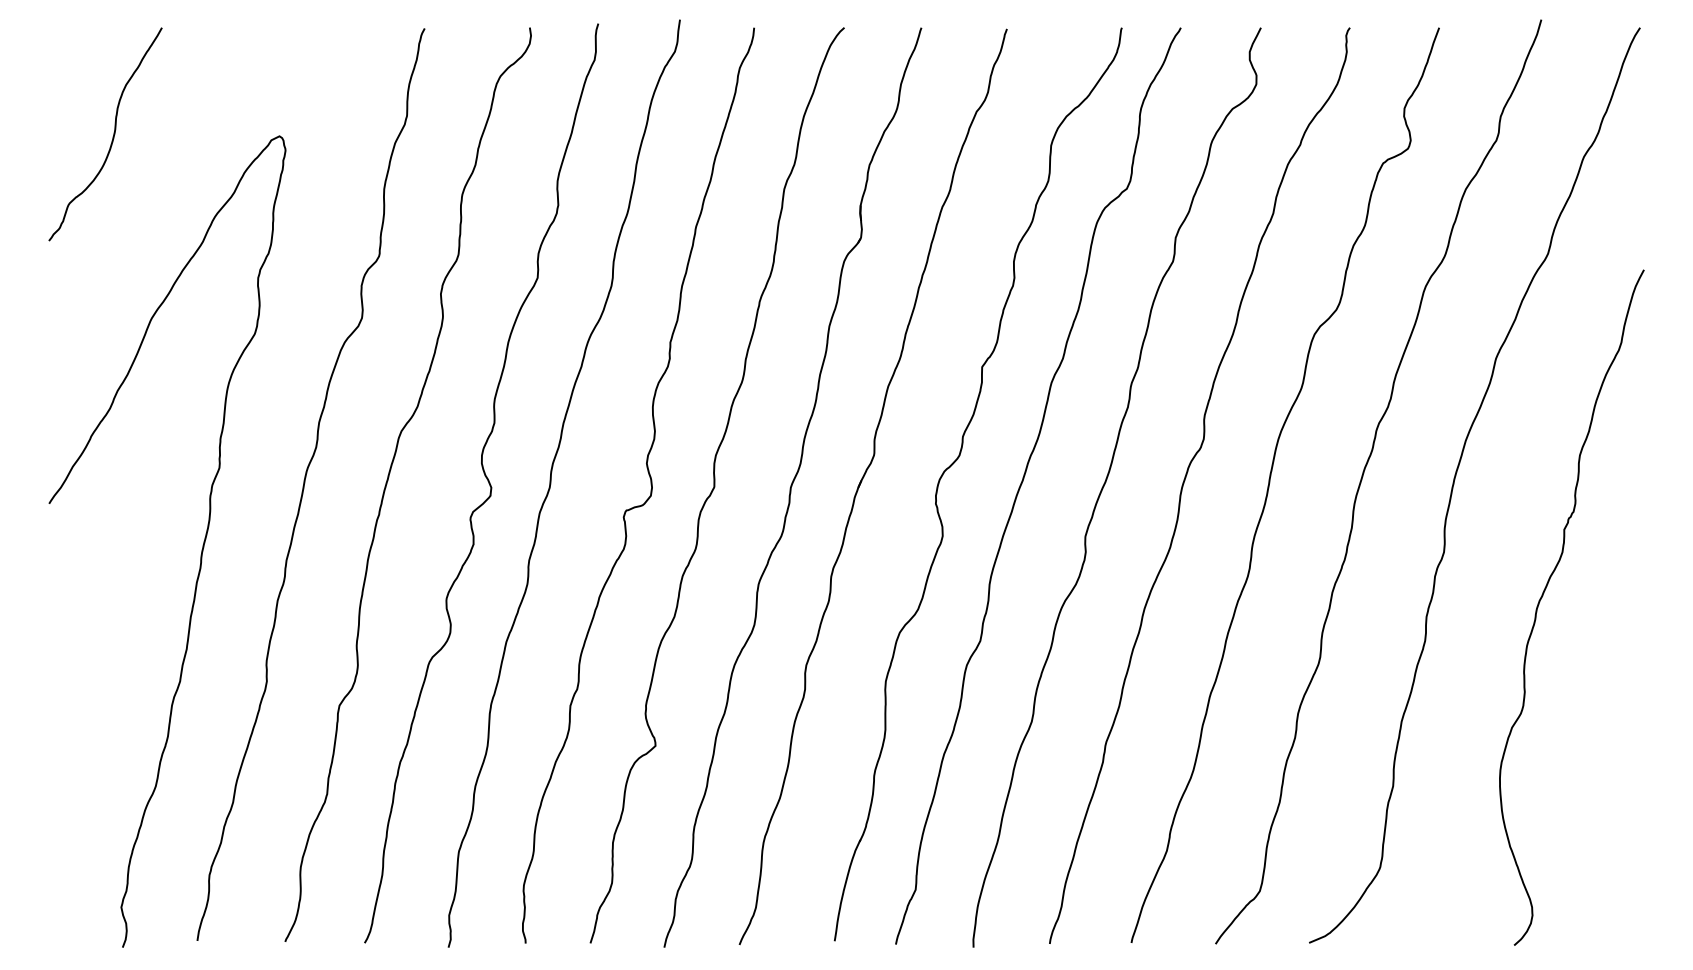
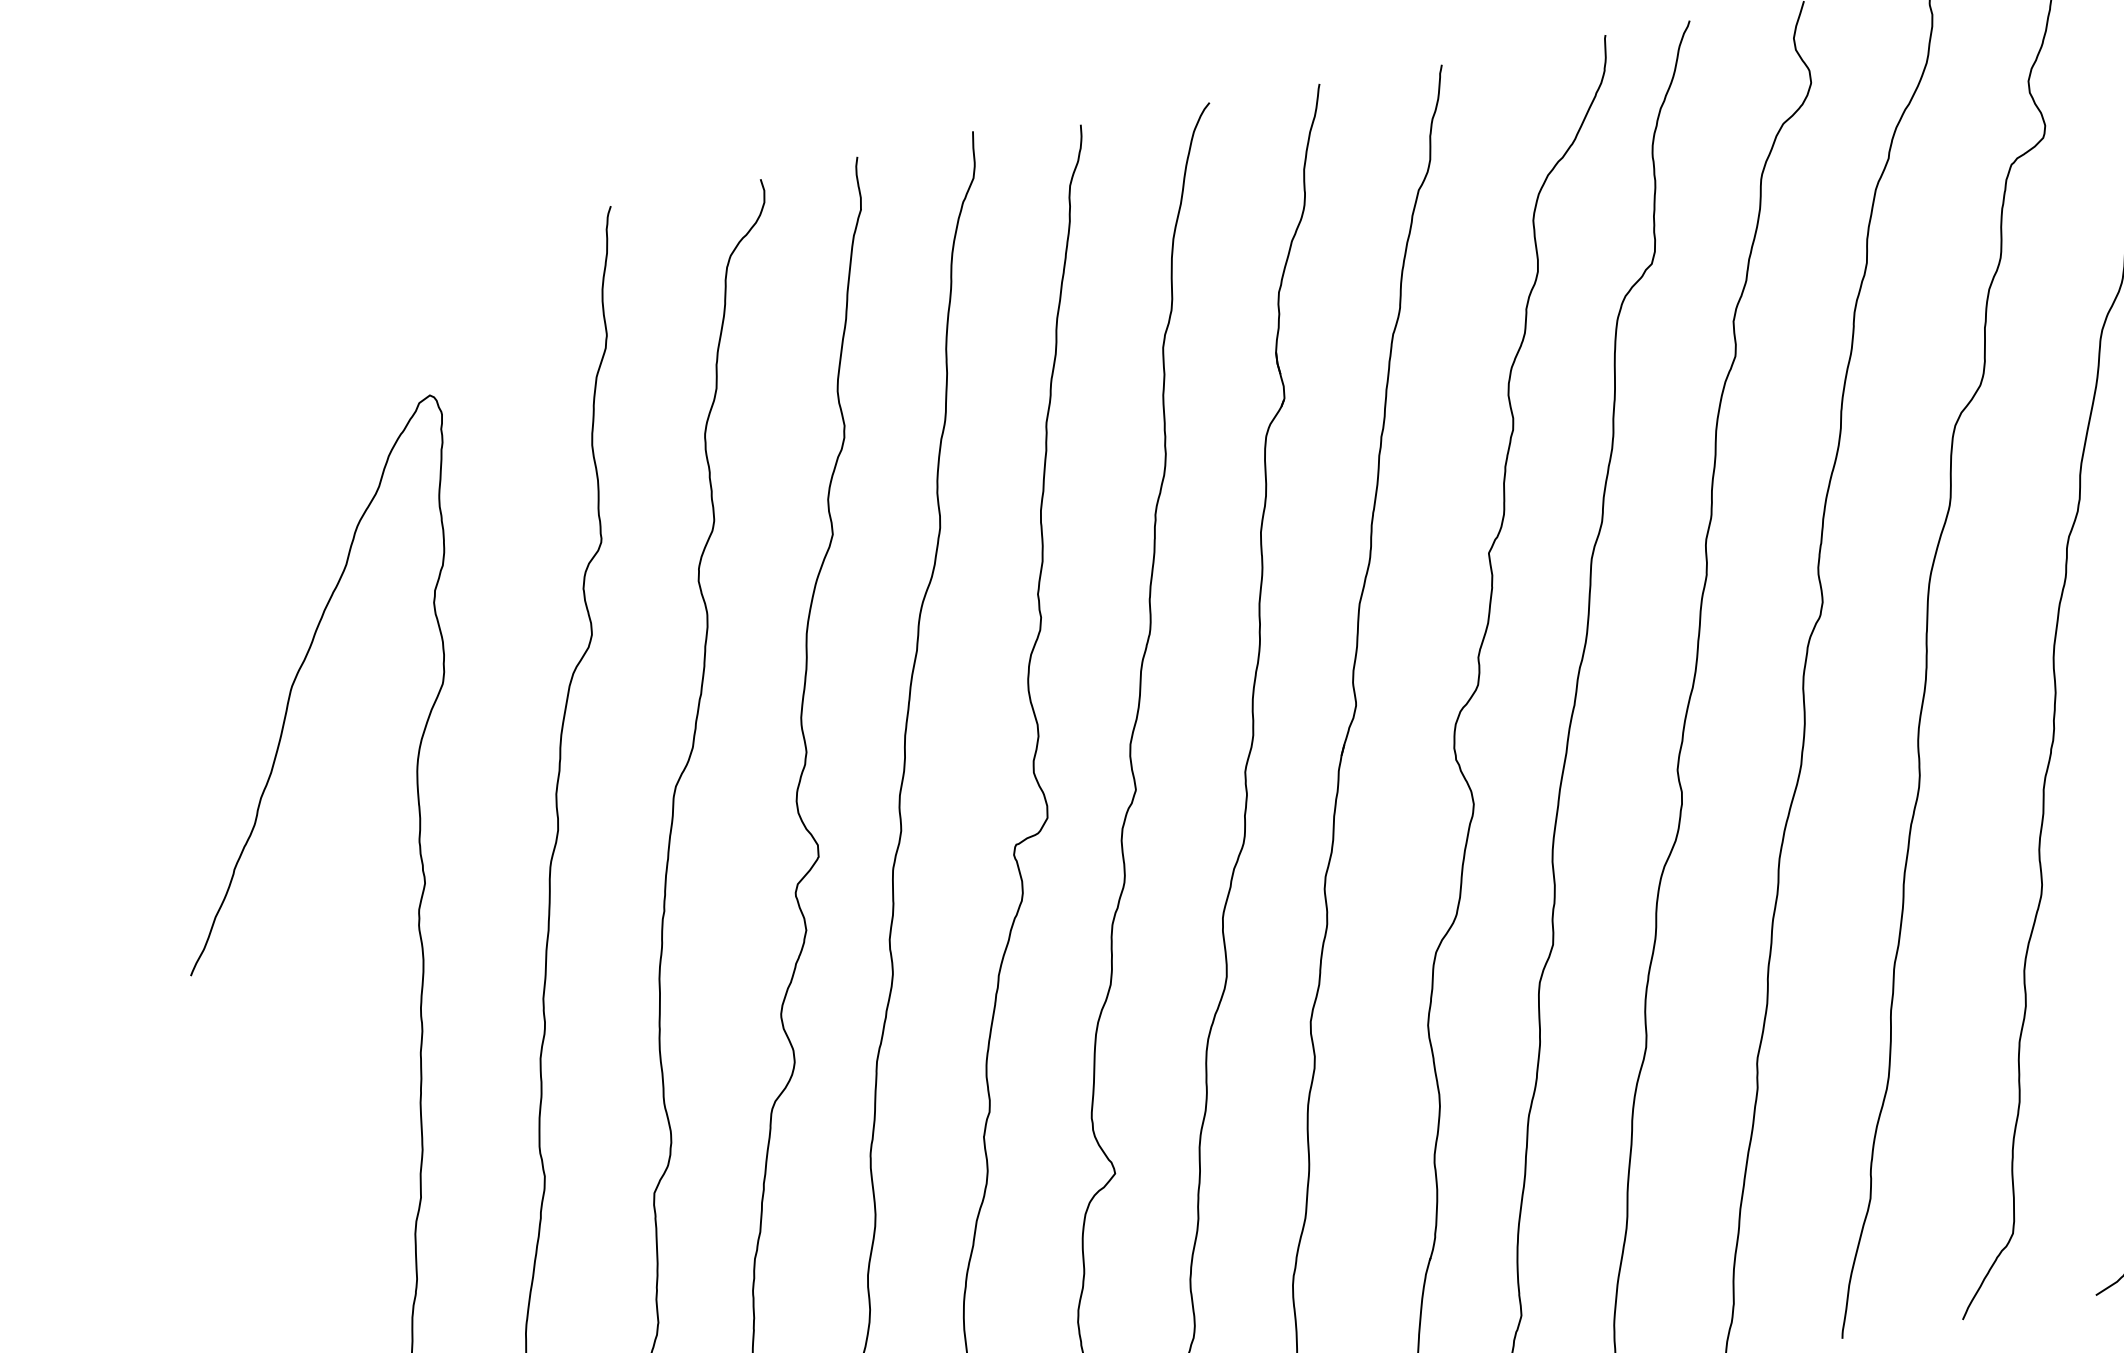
curve: (112, 136) -> (191, 436), removed

